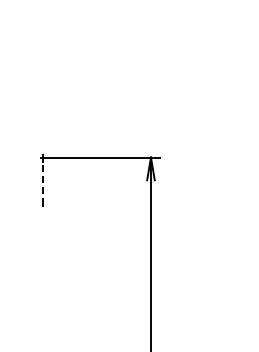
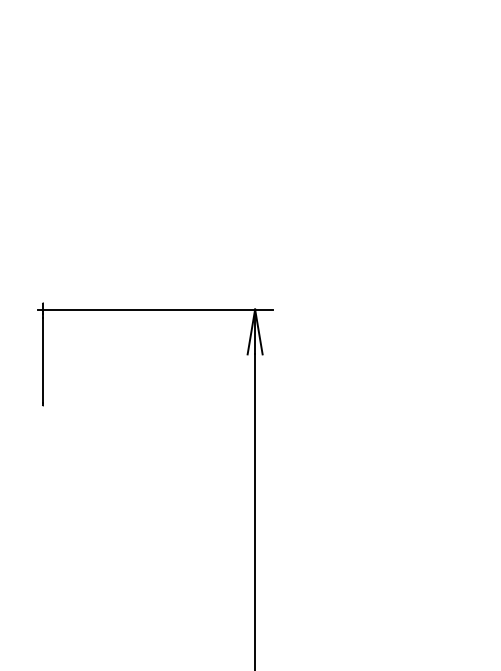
line: (43, 182) -> (43, 358), dashed -> solid

